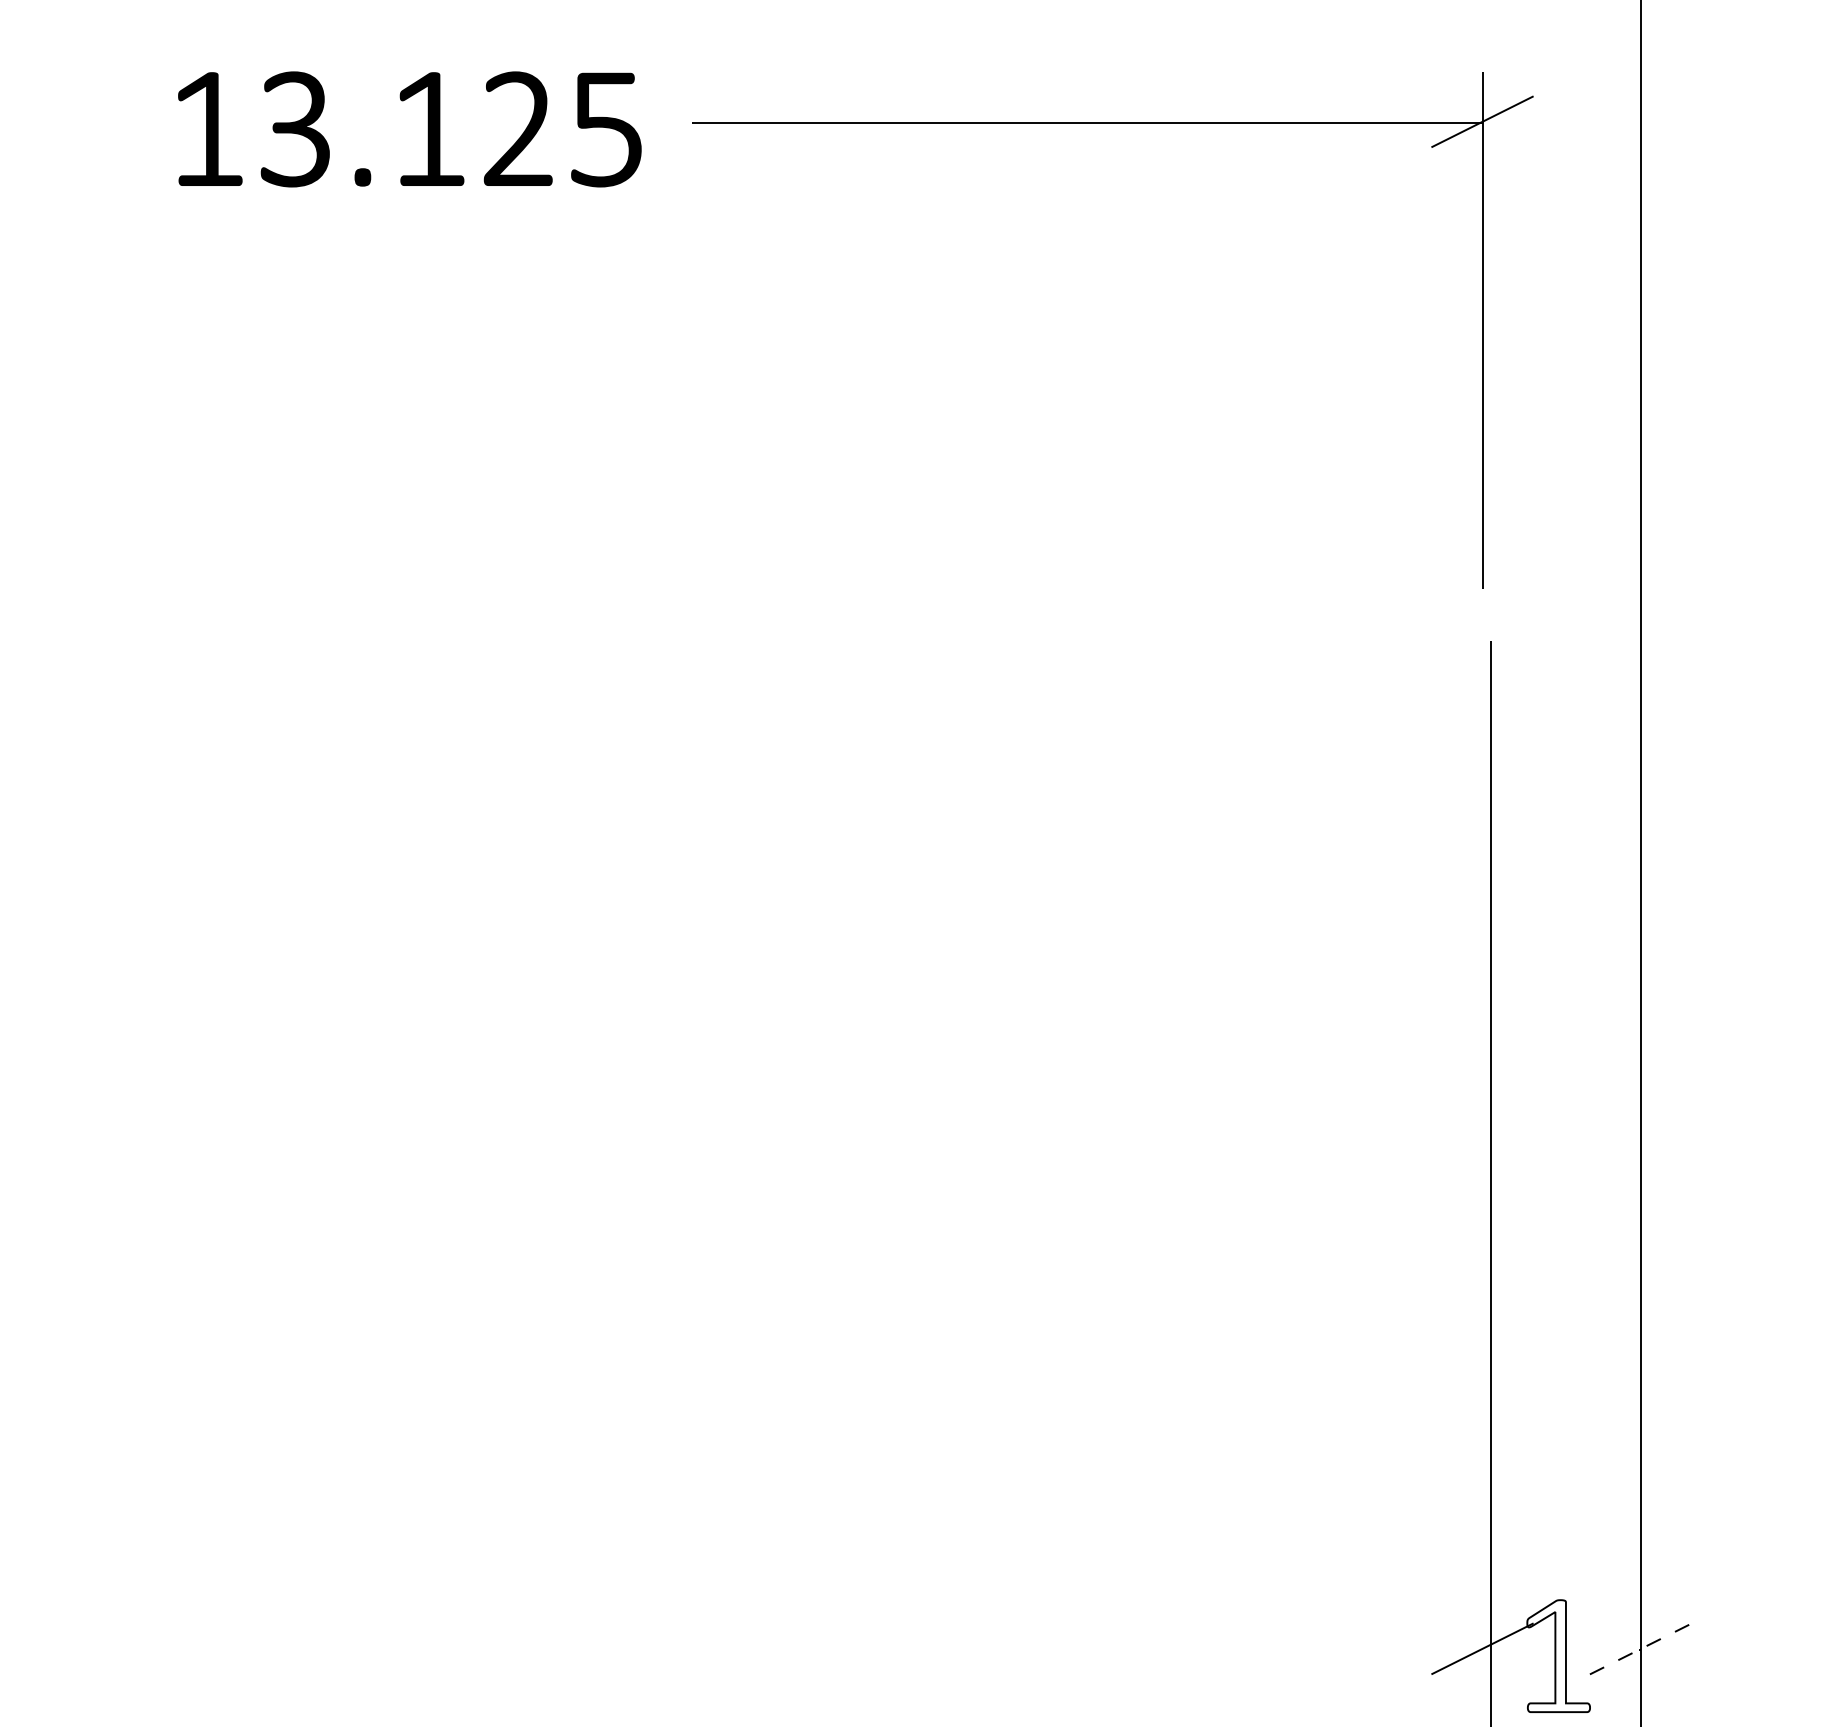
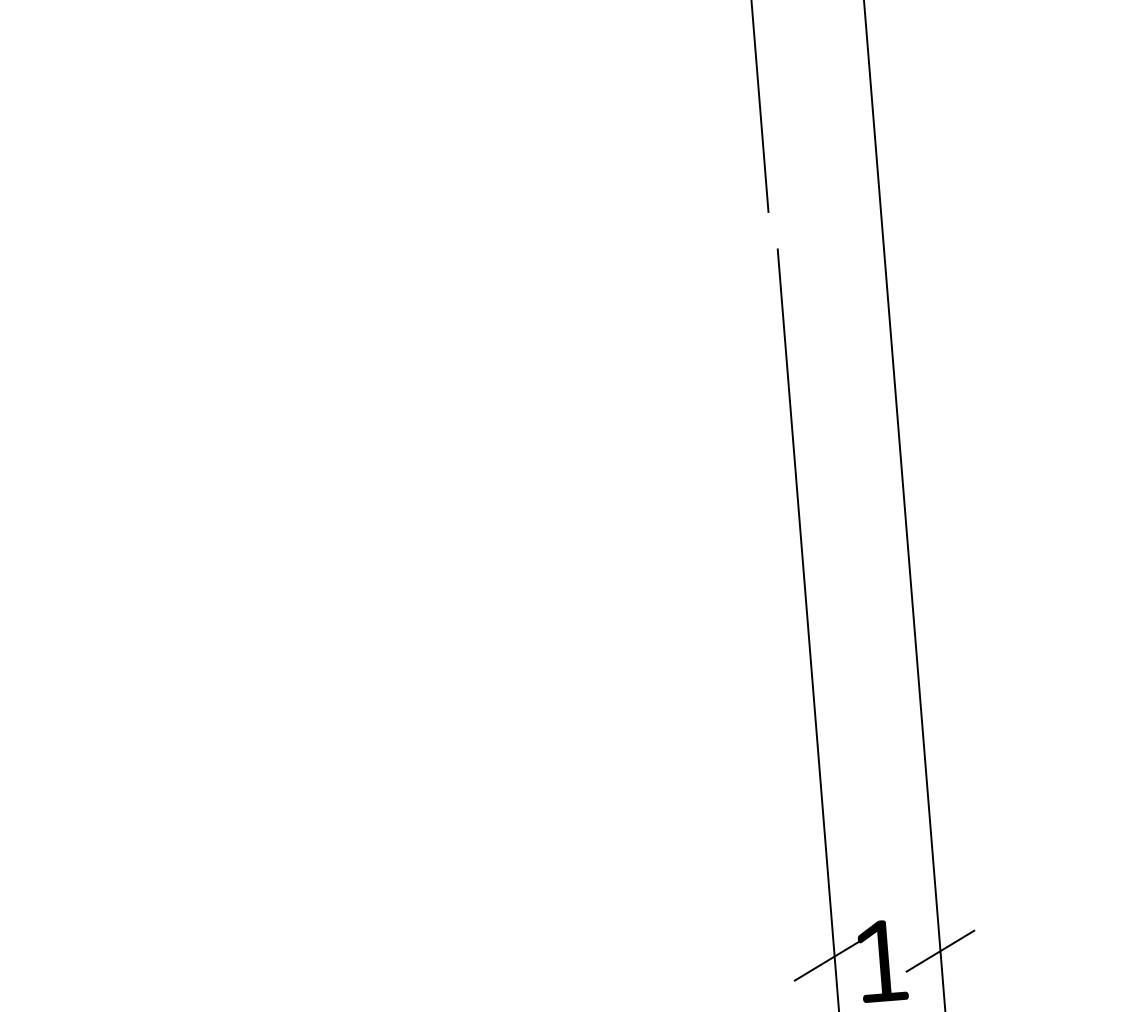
line: (1641, 1648) -> (940, 950), dashed -> solid
fill: (1558, 1656) -> (882, 961), added

